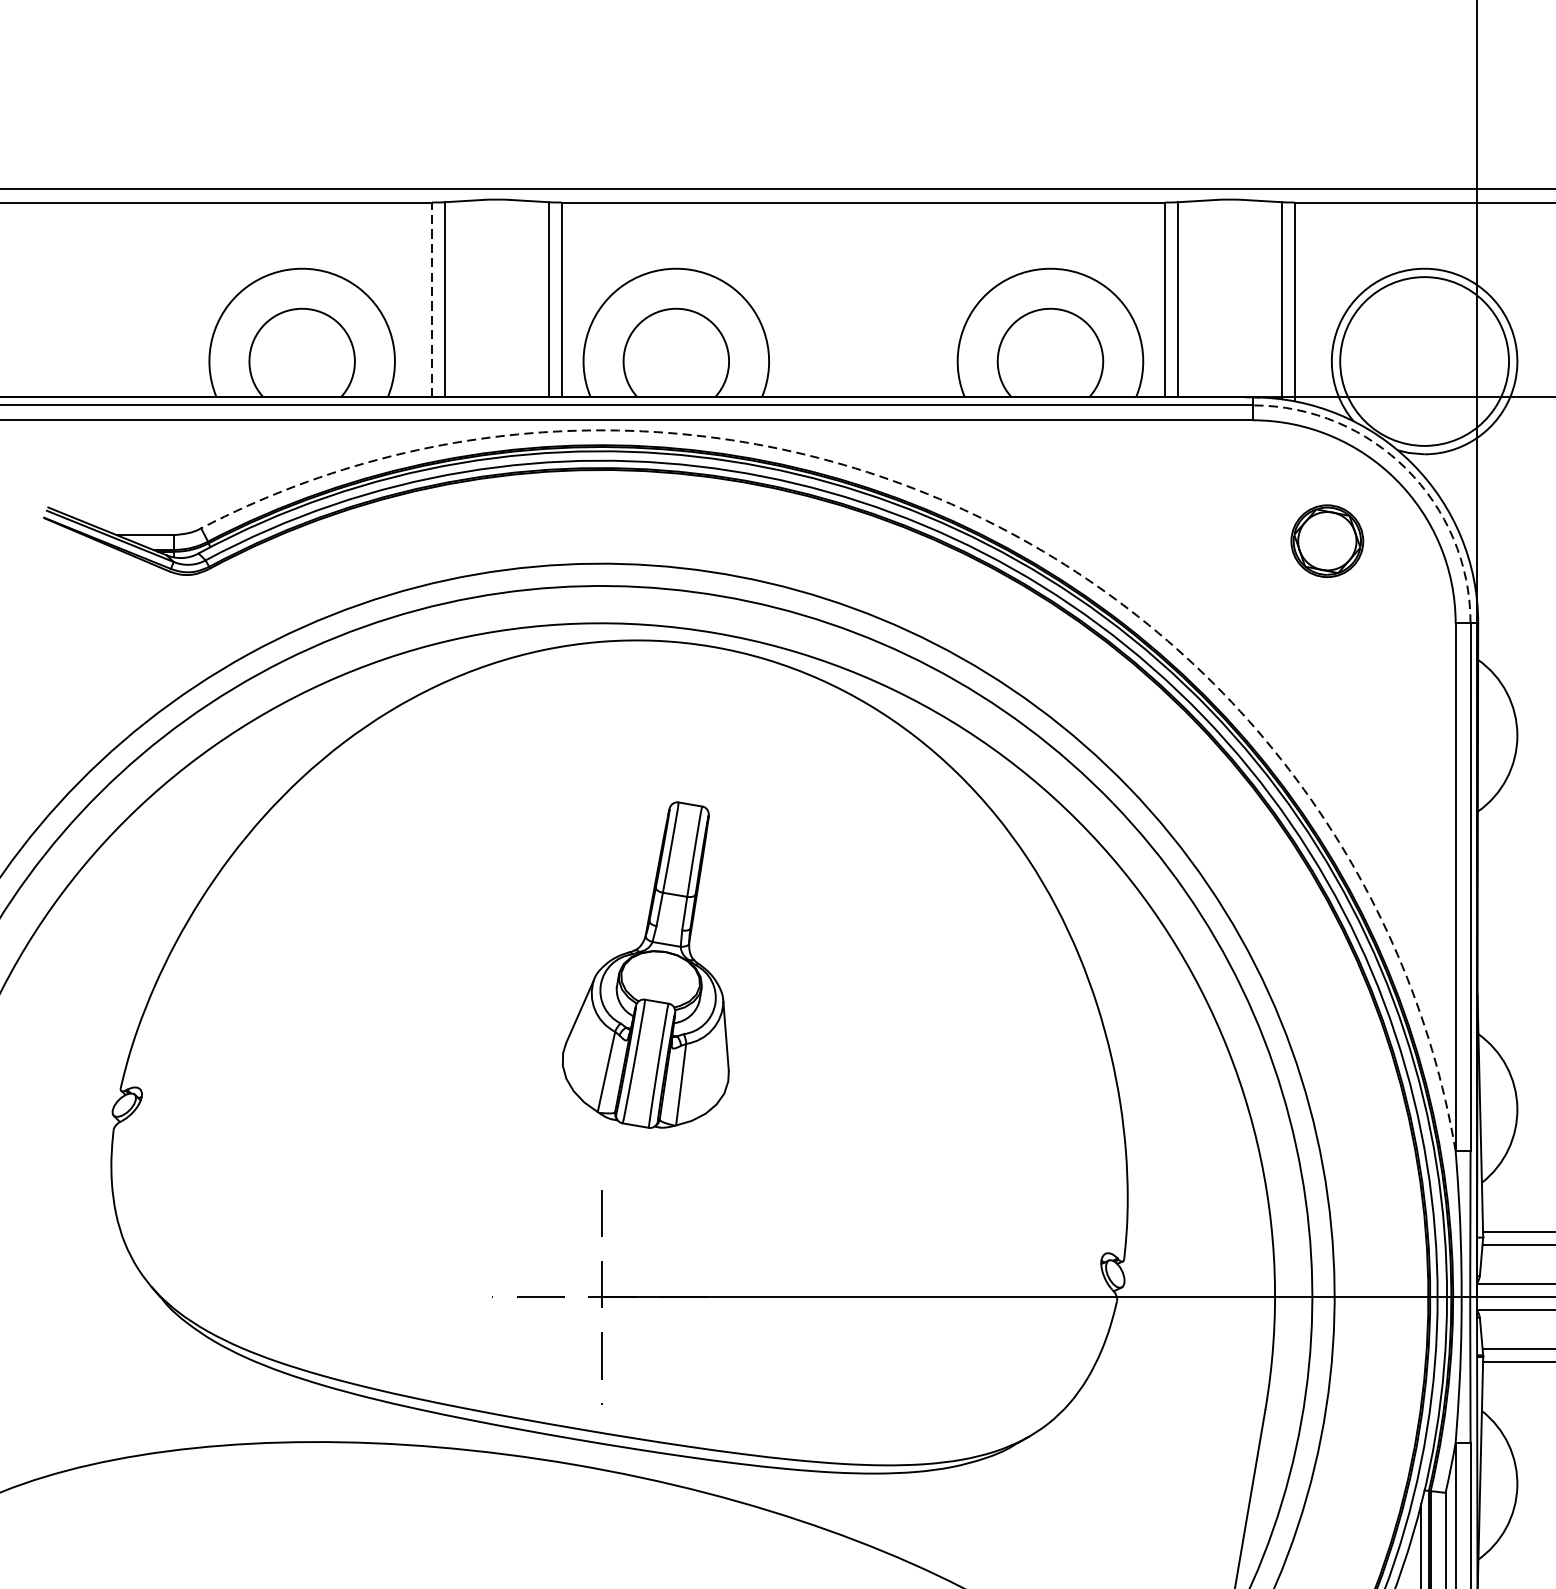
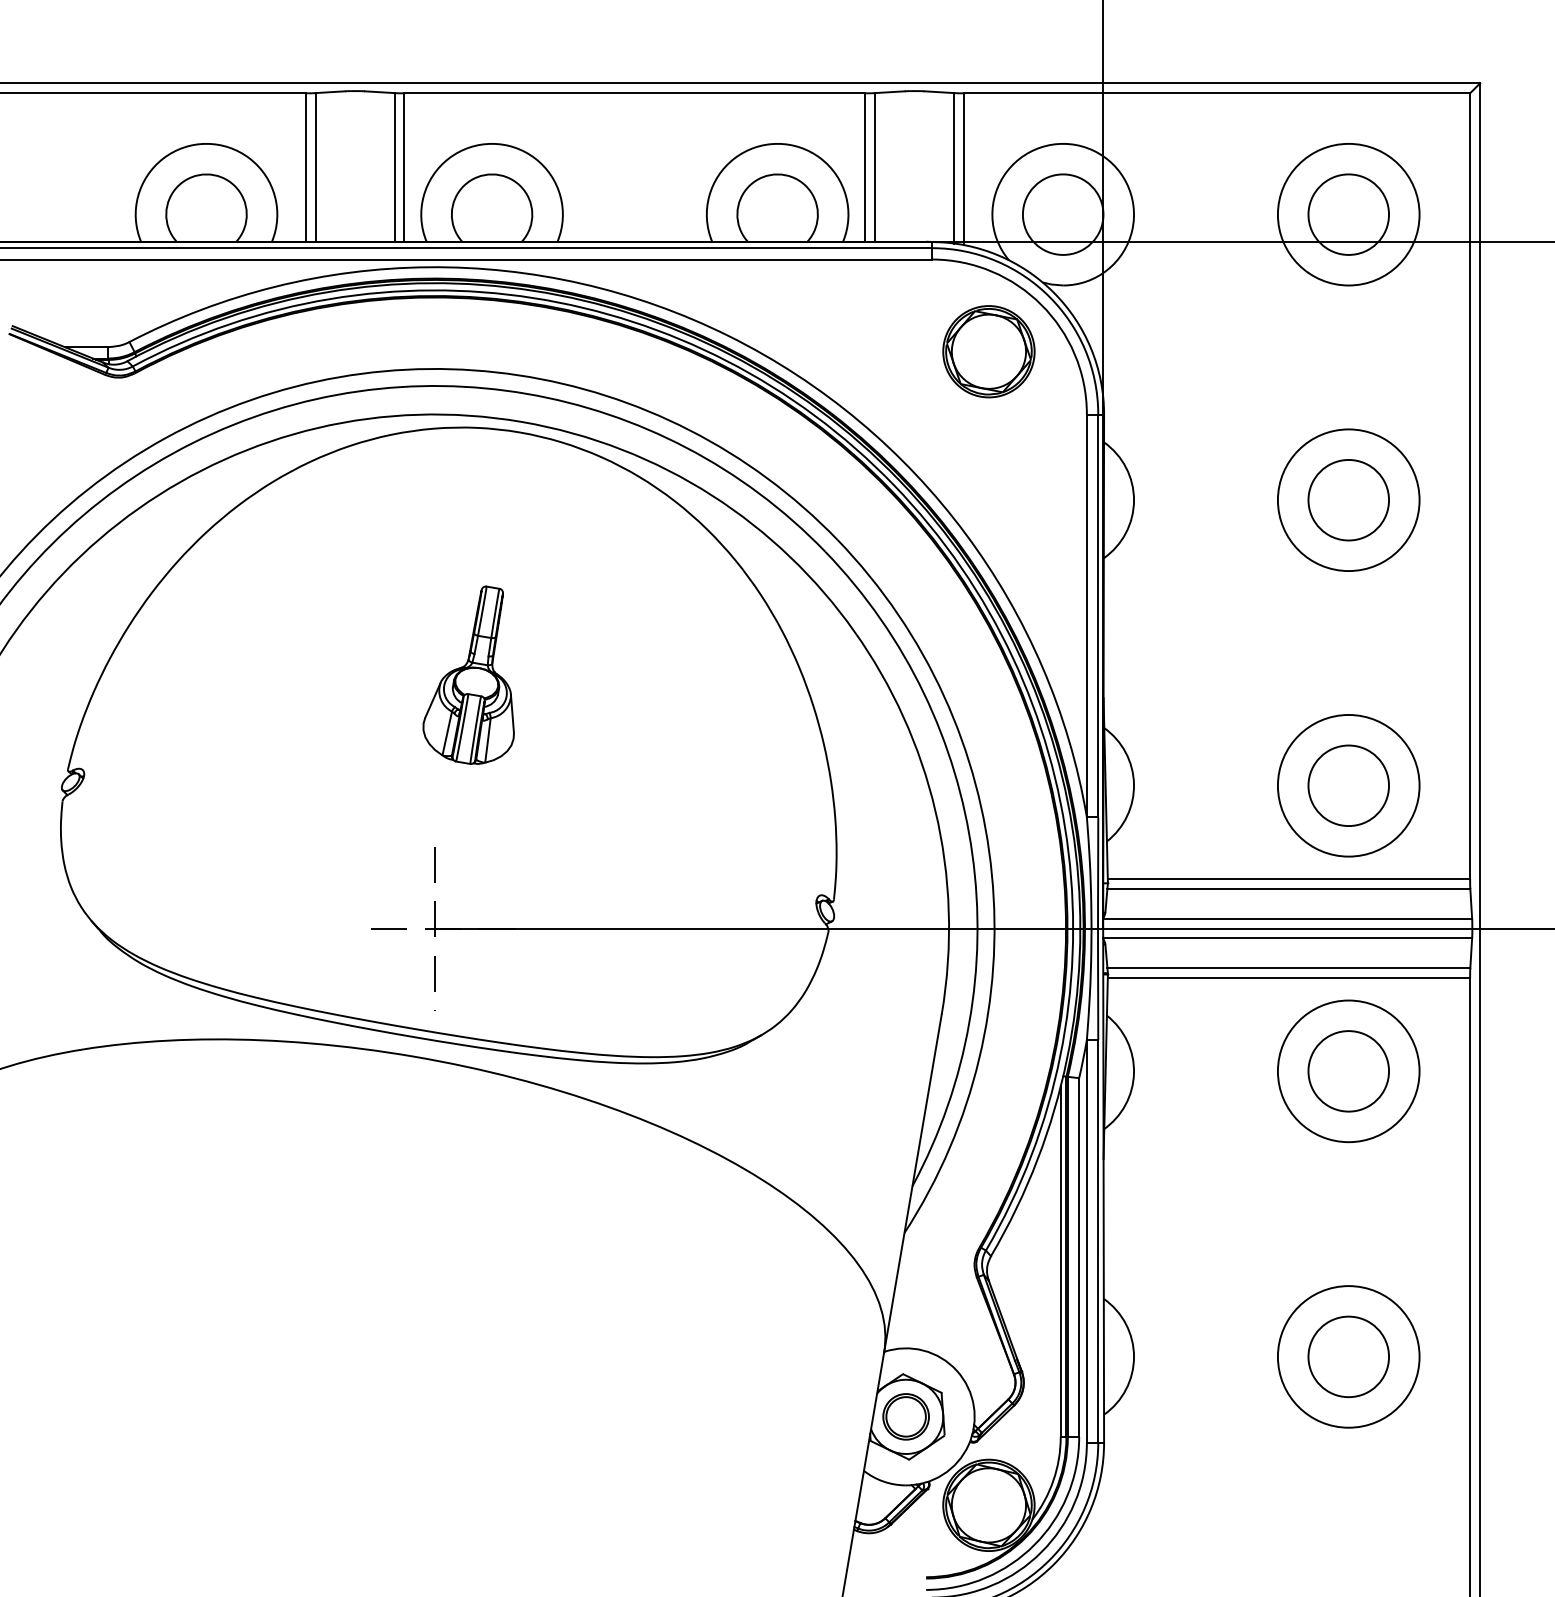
line: (431, 299) -> (305, 167), dashed -> solid
circle: (1423, 361) -> (1062, 214), size x0.62
arc: (1406, 468) -> (1049, 296), dashed -> solid
arc: (986, 521) -> (728, 336), dashed -> solid
part: (1326, 540) -> (988, 351), size x1.67
part: (645, 963) -> (468, 674), size x0.71

